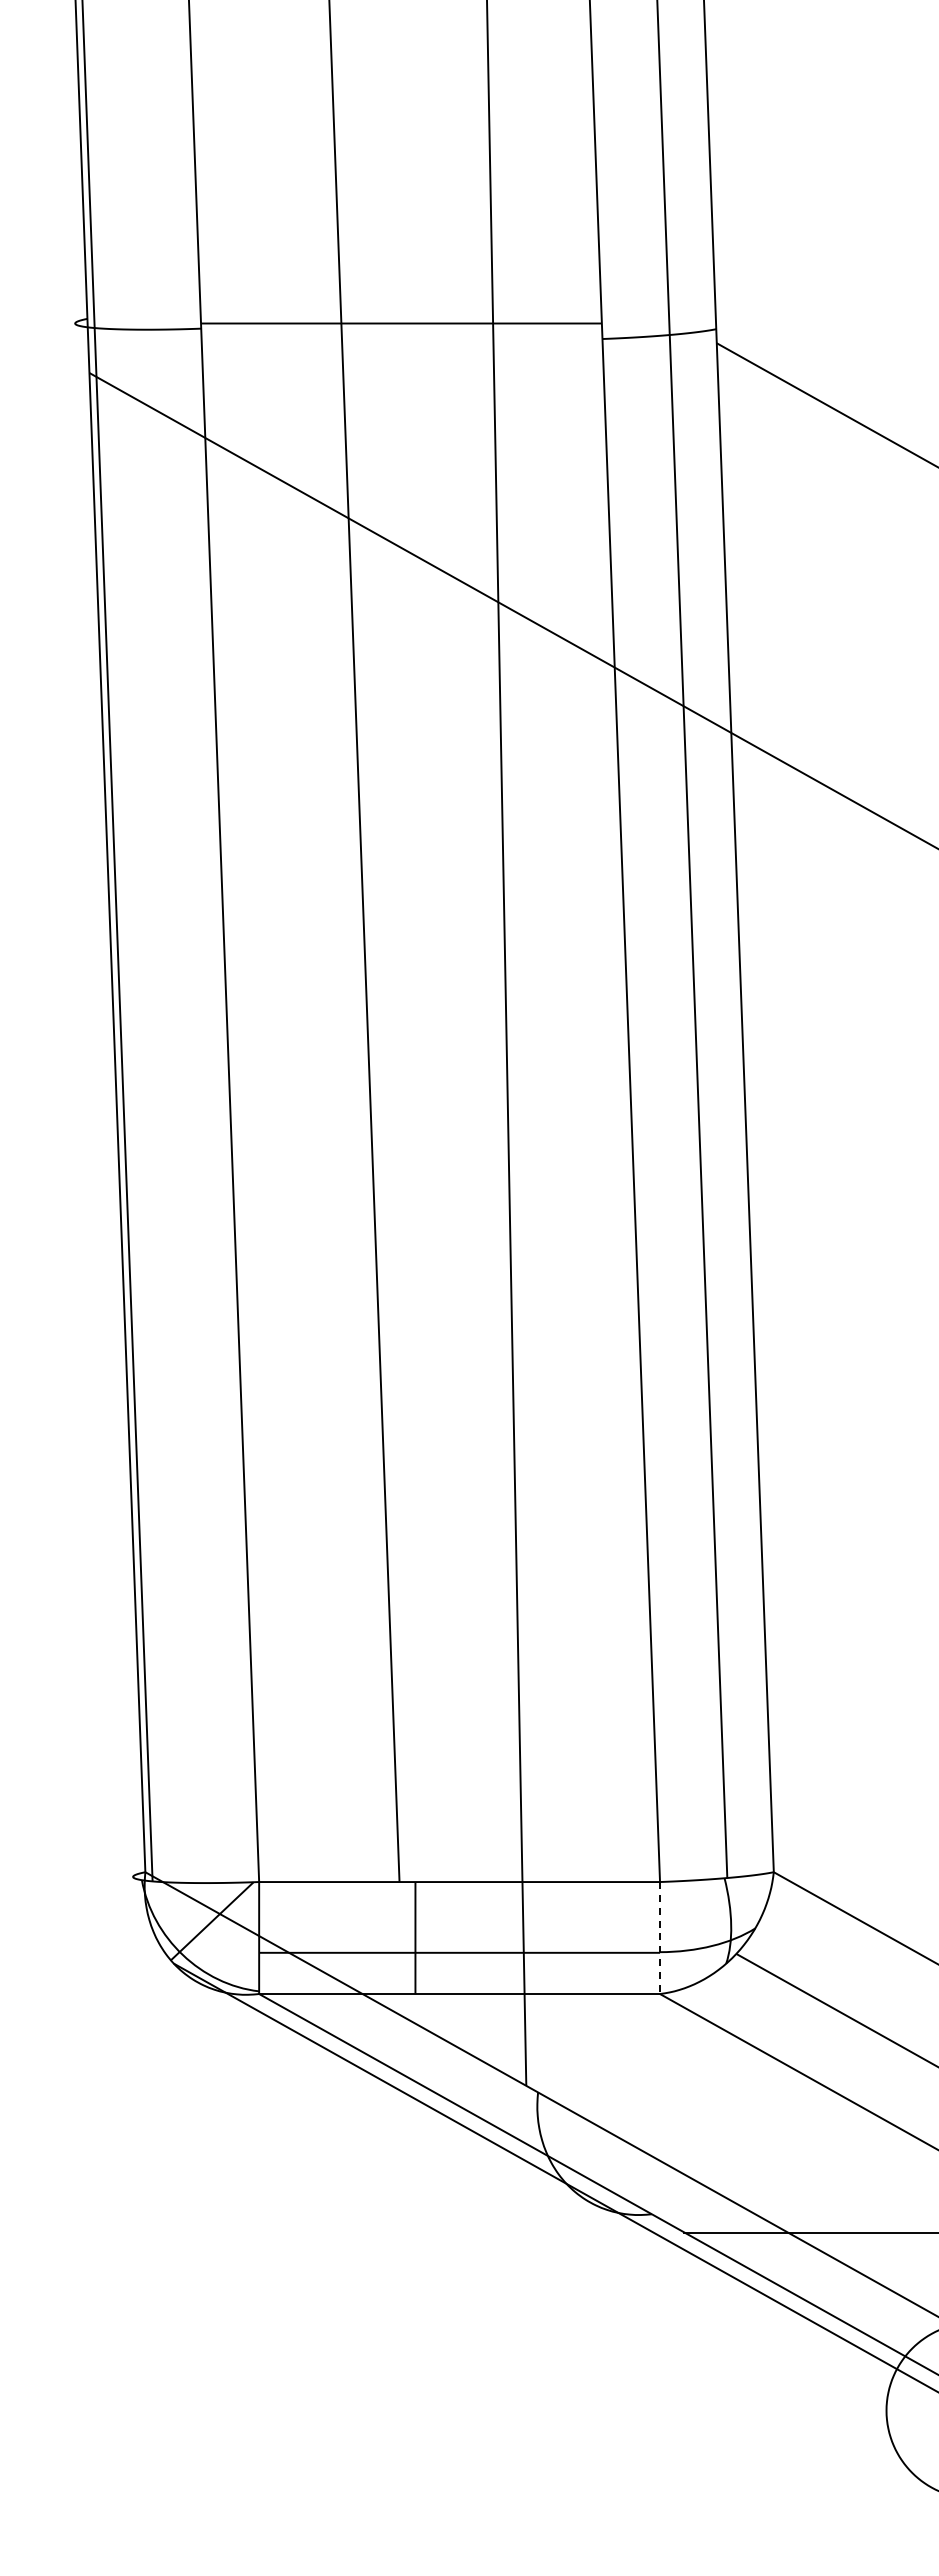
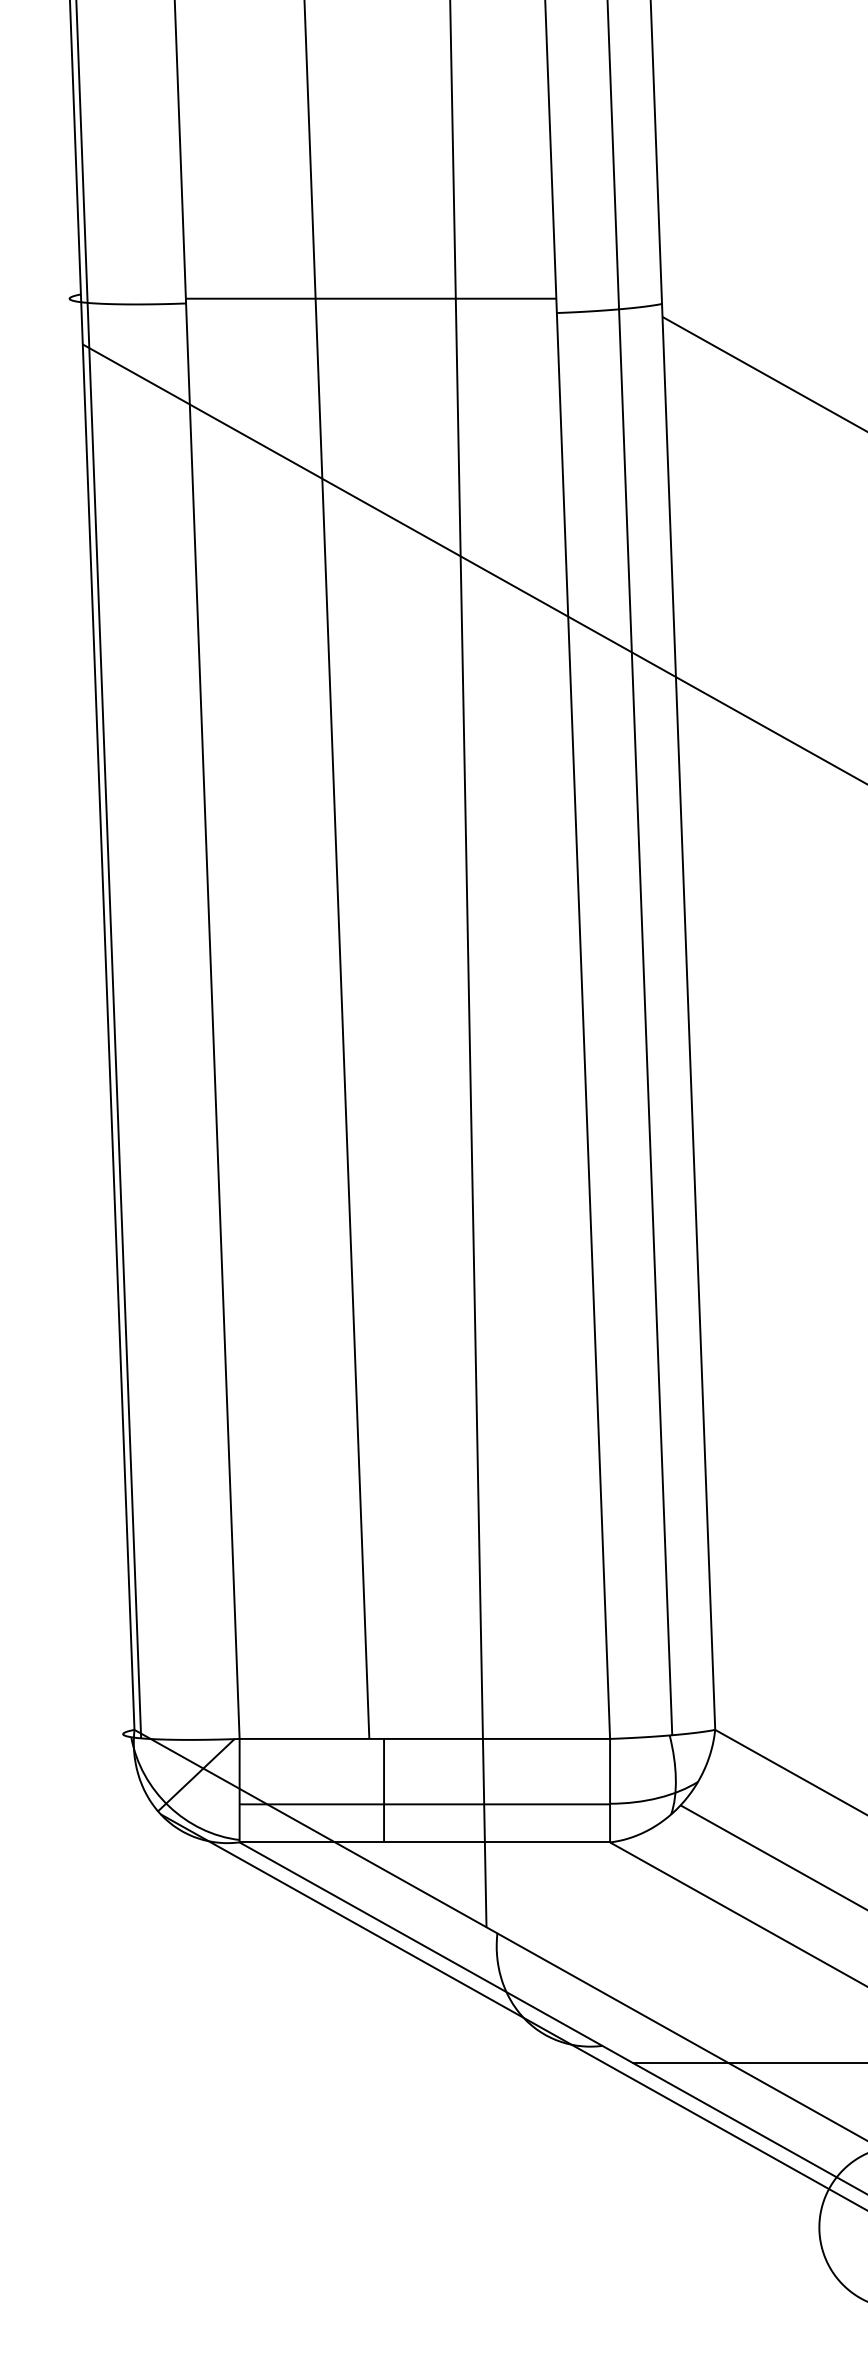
arc: (660, 1942) -> (610, 1794), dashed -> solid

